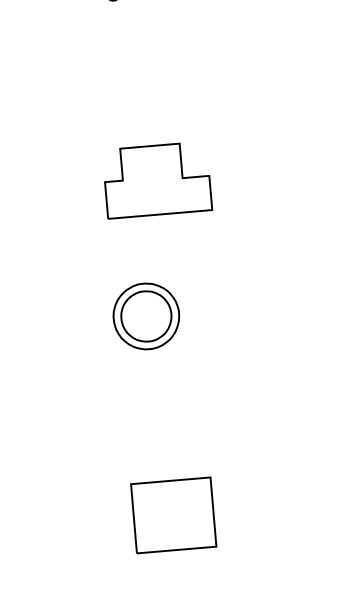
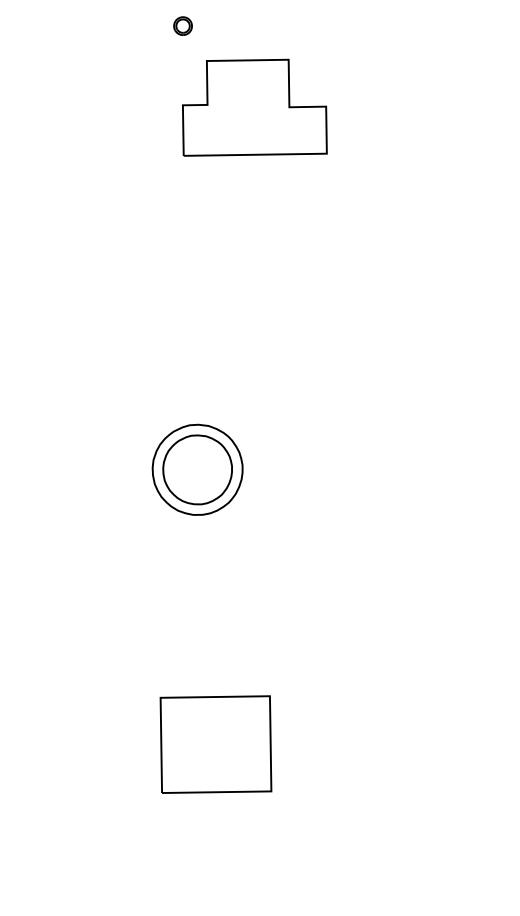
part: (157, 180) -> (254, 107), moved

